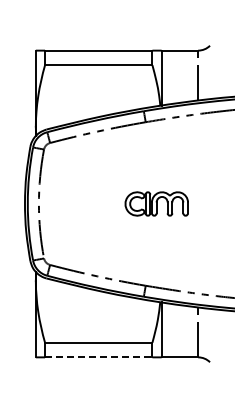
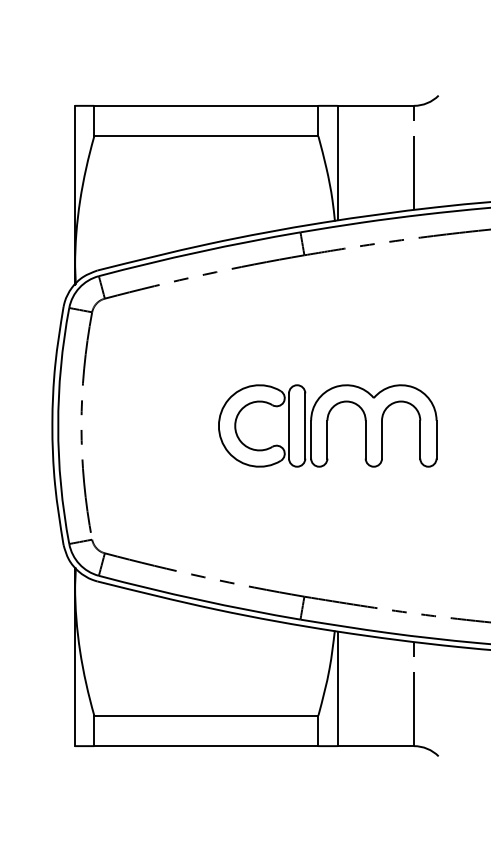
part: (156, 203) -> (326, 424), size x1.67
line: (98, 357) -> (205, 746), dashed -> solid

